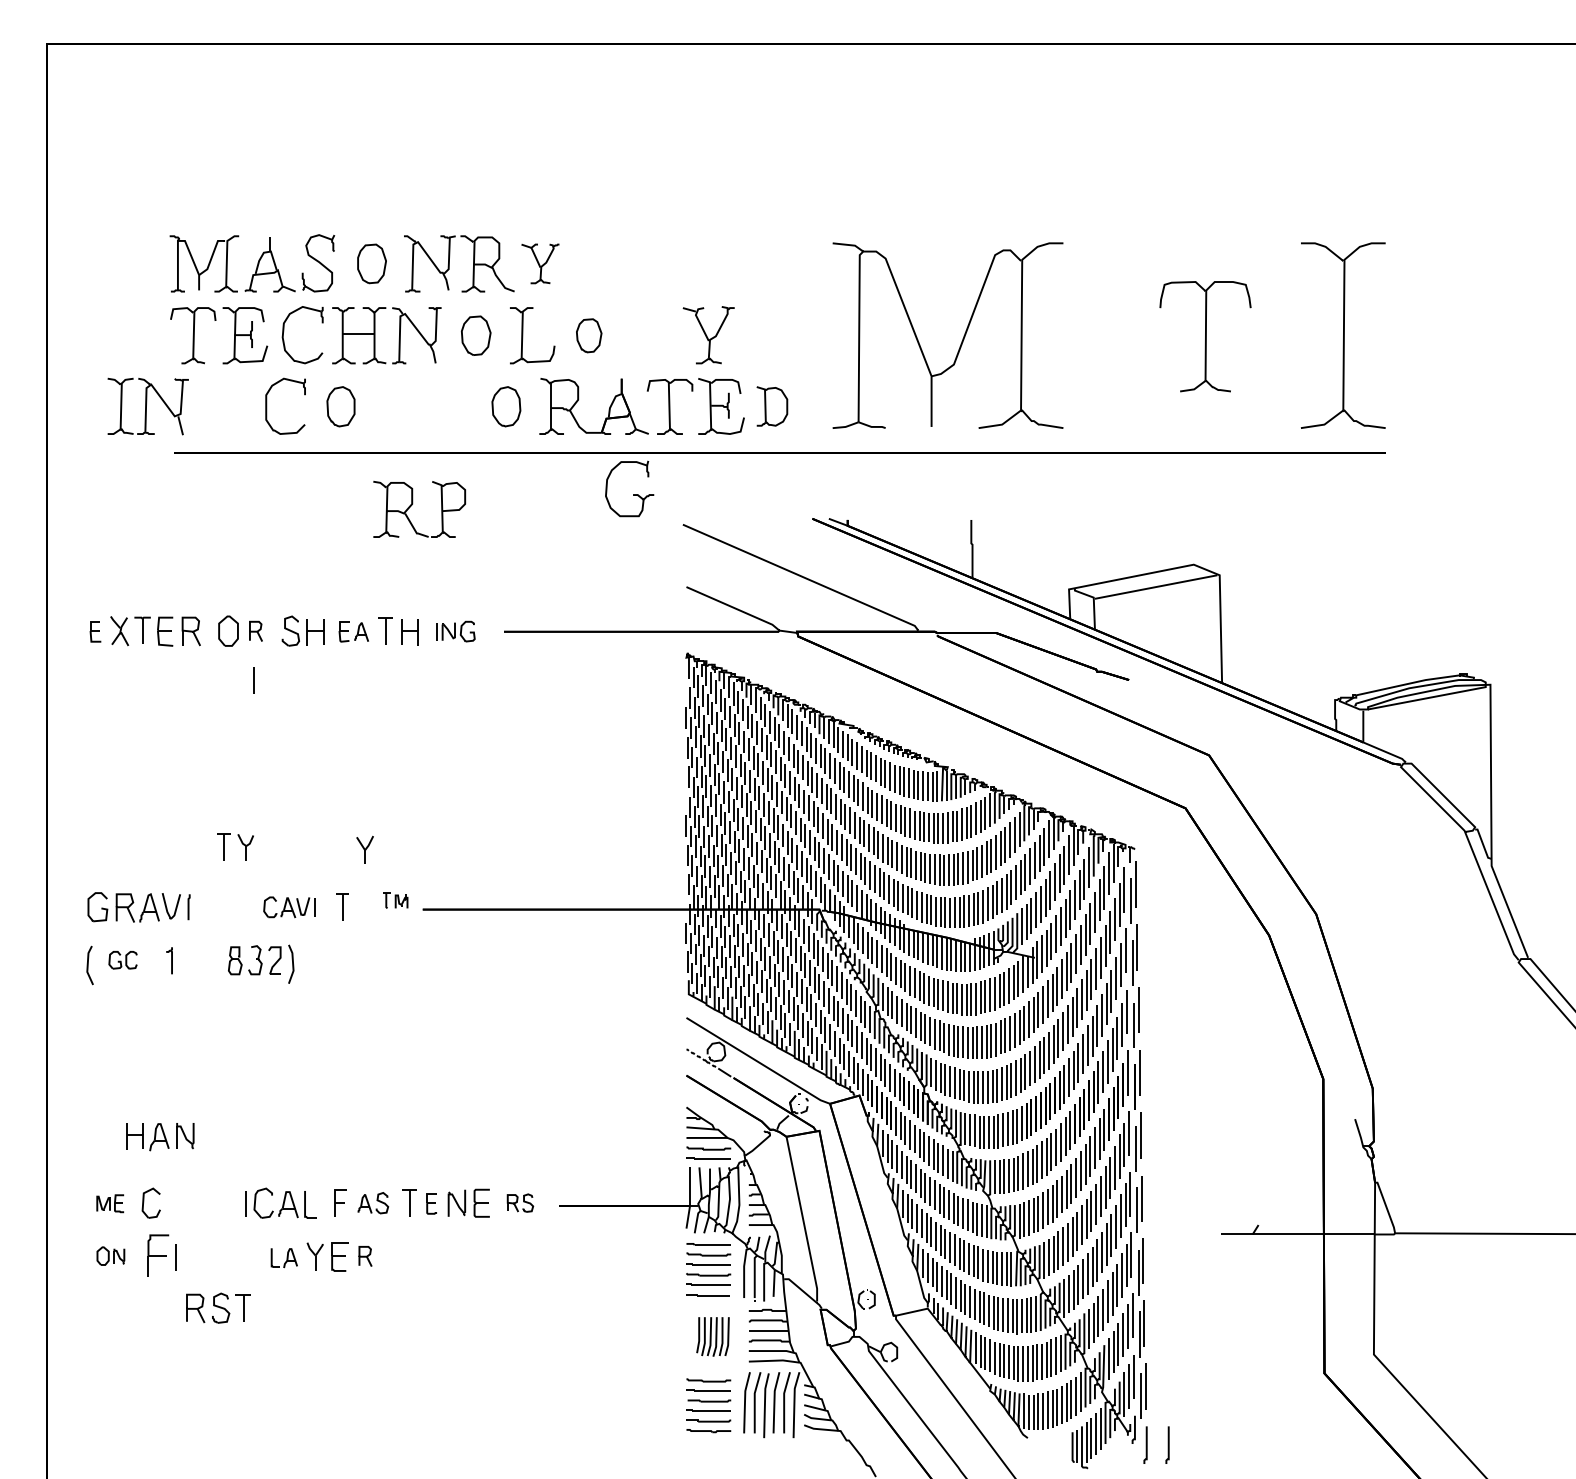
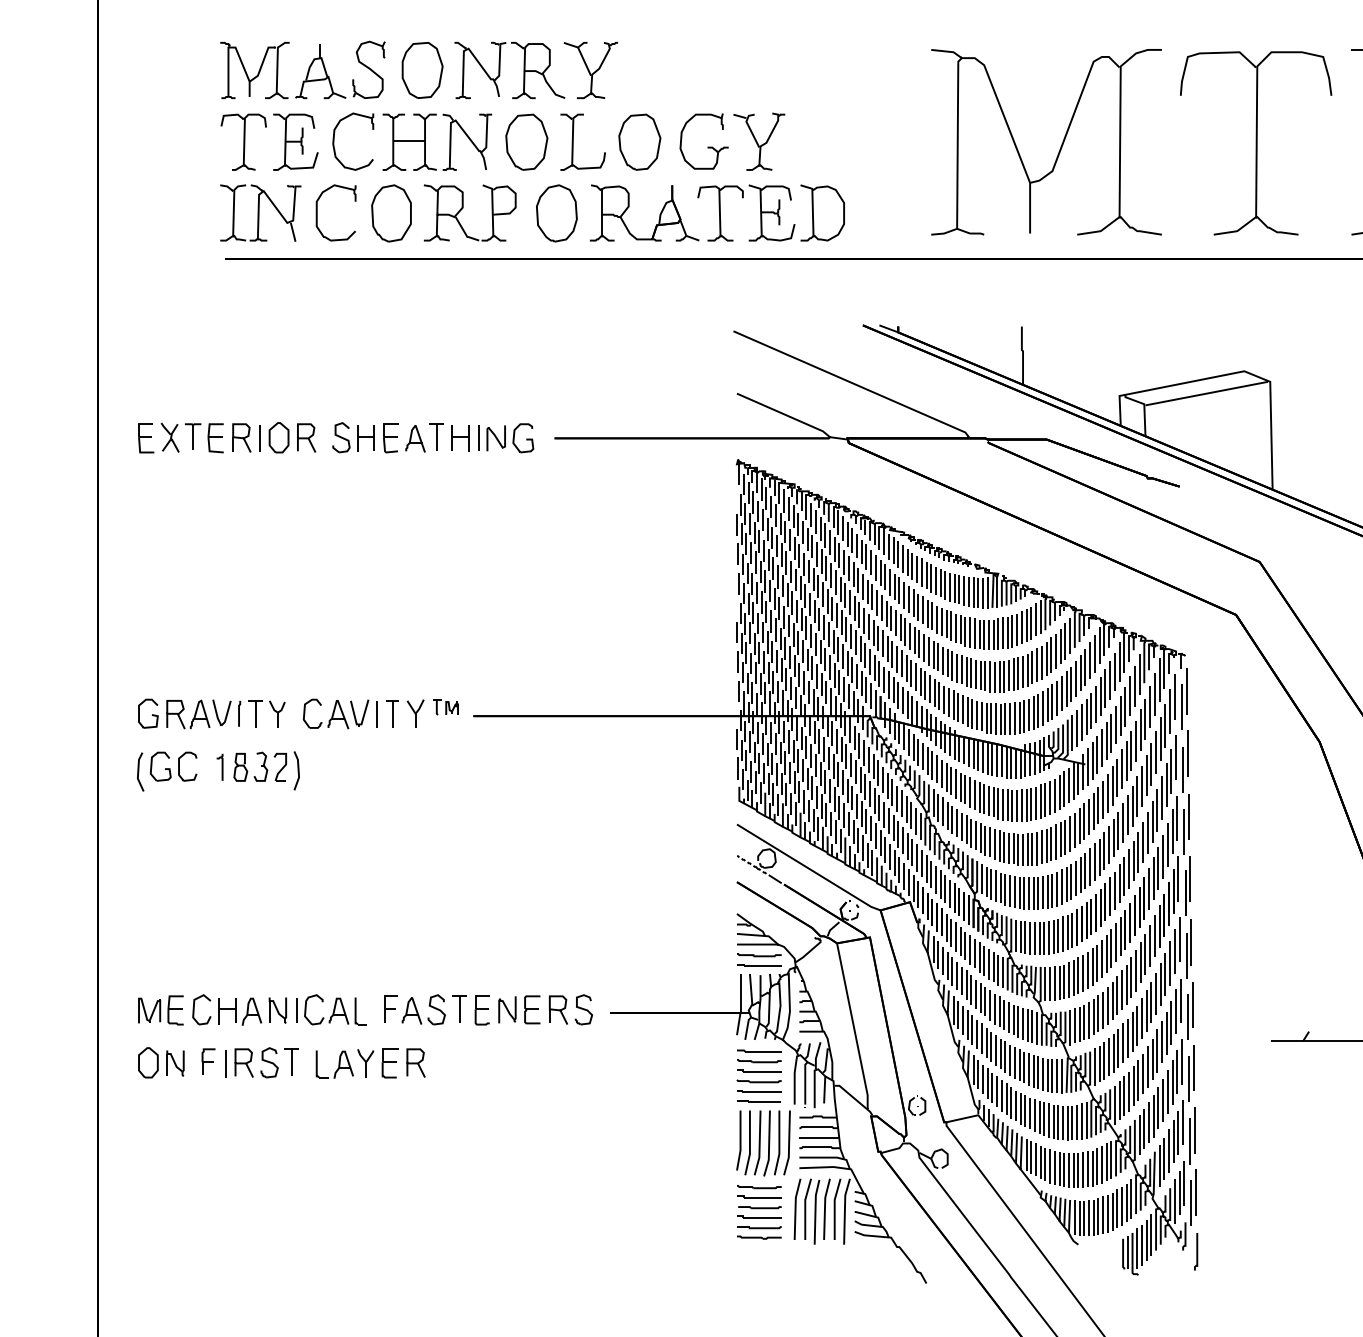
part: (371, 263) -> (422, 70), size x1.43
part: (540, 263) -> (591, 70), size x1.43
part: (475, 335) -> (526, 142), size x1.43
part: (588, 335) -> (639, 142), size x1.67
part: (1205, 336) -> (1256, 143), size x1.67
part: (961, 341) -> (1060, 148), moved
part: (147, 406) -> (260, 213), moved
part: (340, 406) -> (391, 213), size x1.43
part: (506, 406) -> (557, 213), size x1.43
part: (772, 406) -> (823, 213), size x1.43
part: (633, 494) -> (708, 147), moved
part: (412, 505) -> (463, 209), moved
part: (95, 631) -> (146, 438), size x1.43
part: (255, 631) -> (306, 438), size x1.43
part: (353, 631) -> (404, 438), size x1.43
part: (455, 631) -> (506, 438), size x1.43
line: (253, 680) -> (260, 439), moved
part: (241, 843) -> (273, 710), moved
part: (364, 849) -> (415, 713), moved
part: (289, 907) -> (340, 714), size x1.43
part: (122, 960) -> (173, 767), size x1.67
part: (261, 963) -> (267, 770), moved
part: (160, 1137) -> (253, 1012), moved
part: (373, 1202) -> (424, 1009), size x1.43
part: (520, 1202) -> (571, 1009), size x1.67
part: (110, 1203) -> (161, 1010), size x1.67
part: (431, 1203) -> (482, 1010), size x1.43
part: (157, 1254) -> (208, 1061), size x0.62
part: (110, 1255) -> (161, 1062), size x1.67
part: (365, 1256) -> (416, 1063), size x1.43
part: (284, 1258) -> (335, 1065), size x1.43
part: (218, 1307) -> (267, 1062), moved
part: (712, 1336) -> (763, 1143), size x1.67
line: (1167, 1444) -> (1218, 1251), removed

